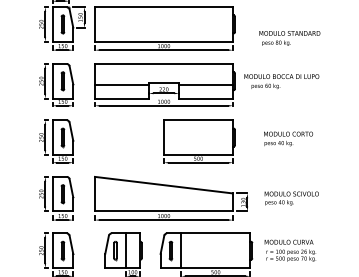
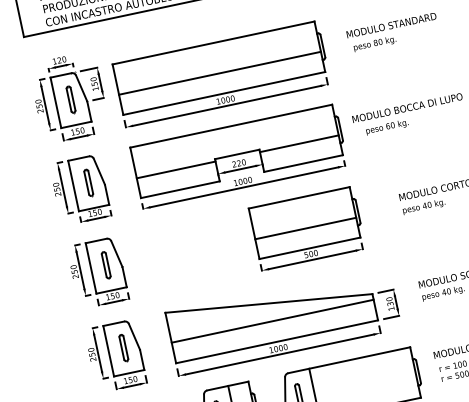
line: (163, 27) -> (219, 72), added
text: (289, 38) -> (392, 32), moved
line: (198, 141) -> (305, 228), added
line: (163, 197) -> (272, 321), added

